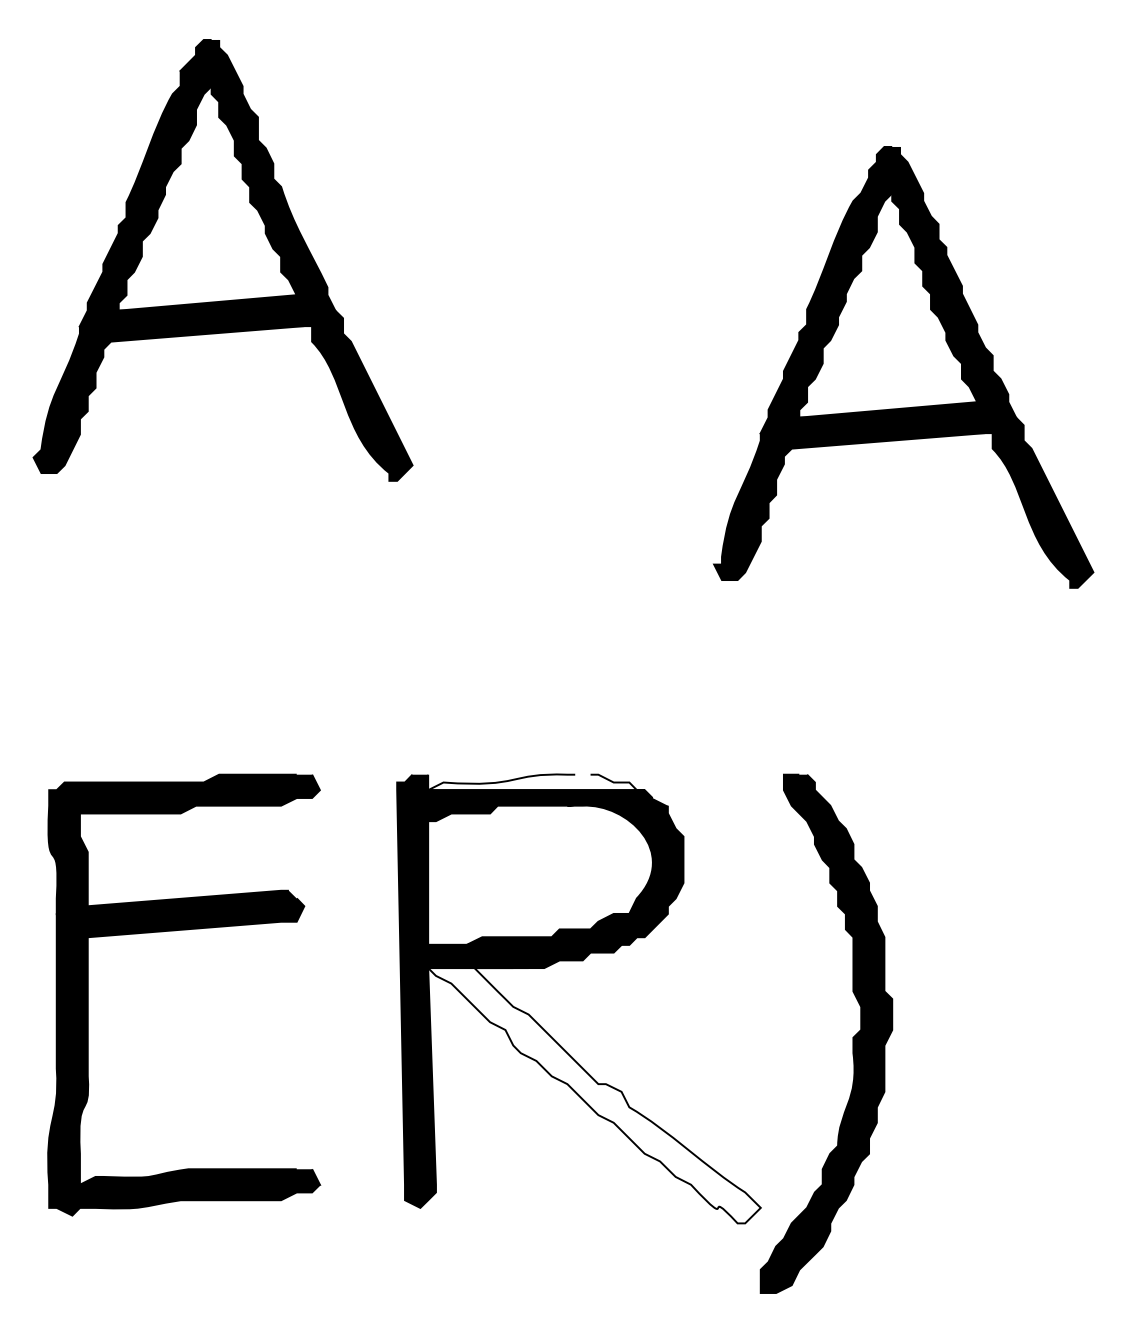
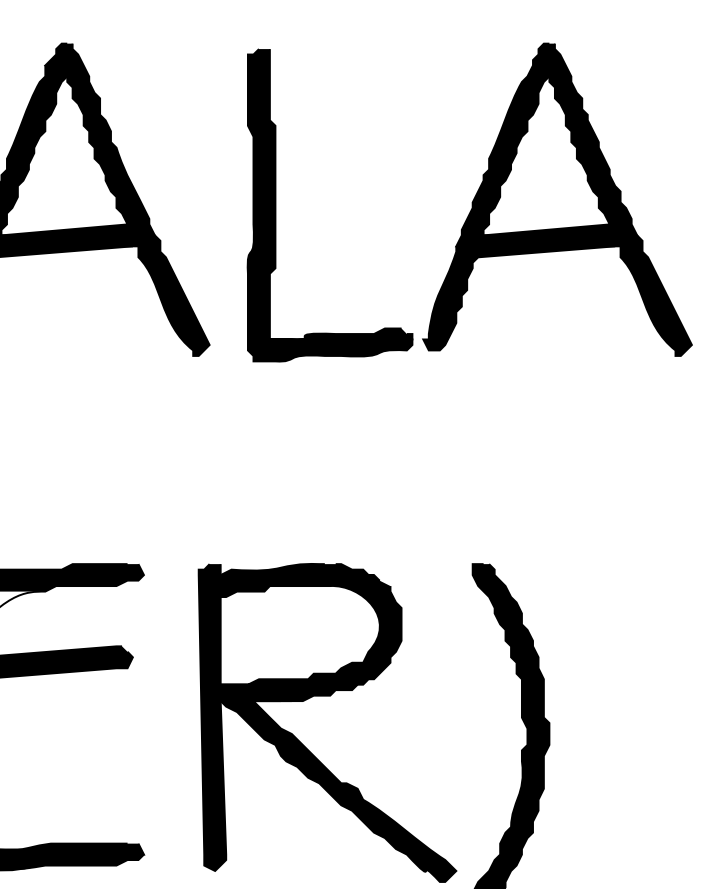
part: (506, 268) -> (276, 205), added
part: (903, 367) -> (557, 199), moved
fill: (536, 782) -> (297, 569), added
fill: (594, 1095) -> (338, 791), added

